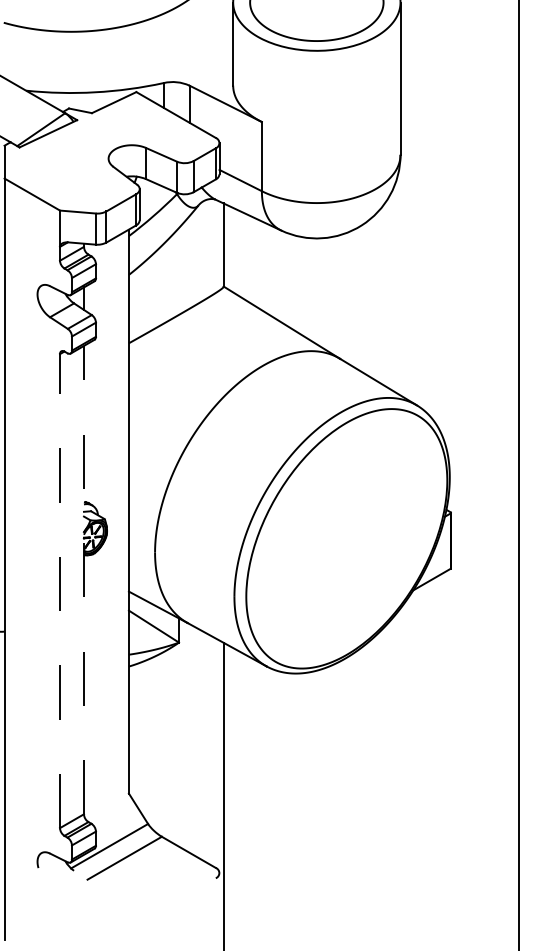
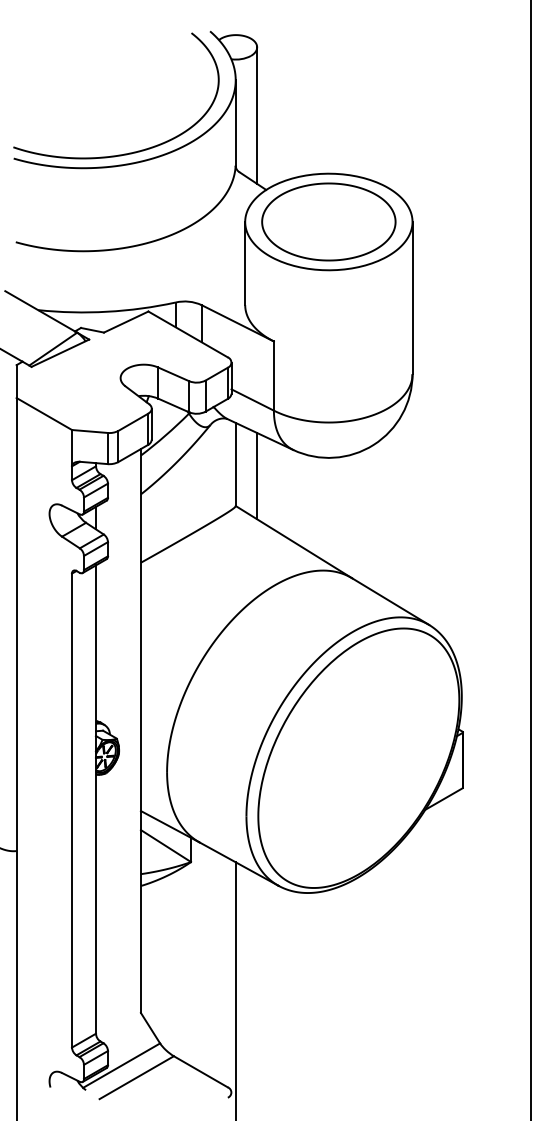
line: (245, 257) -> (257, 476), added
line: (84, 580) -> (96, 799), dashed -> solid
line: (60, 591) -> (72, 810), dashed -> solid

